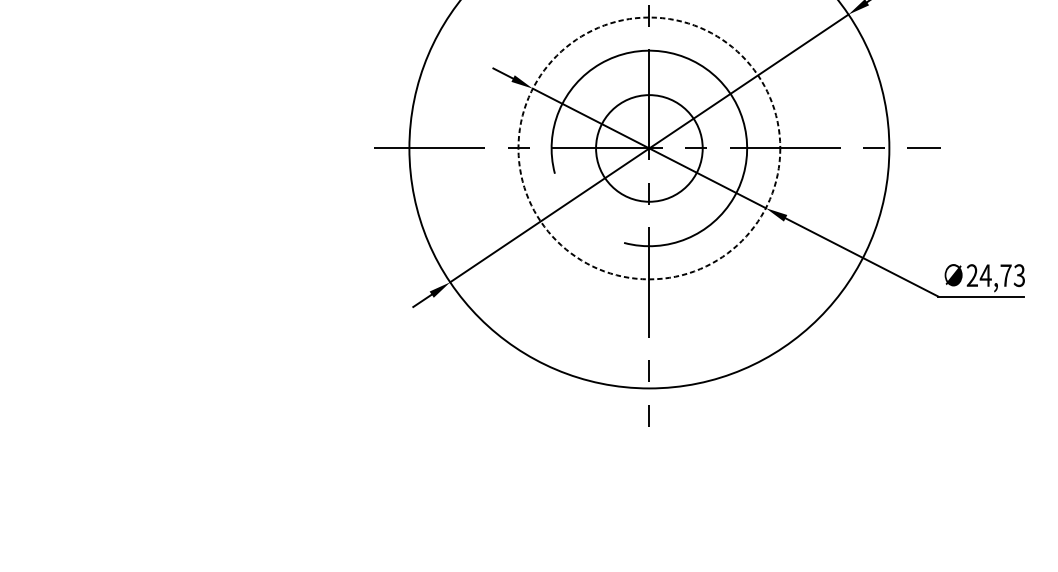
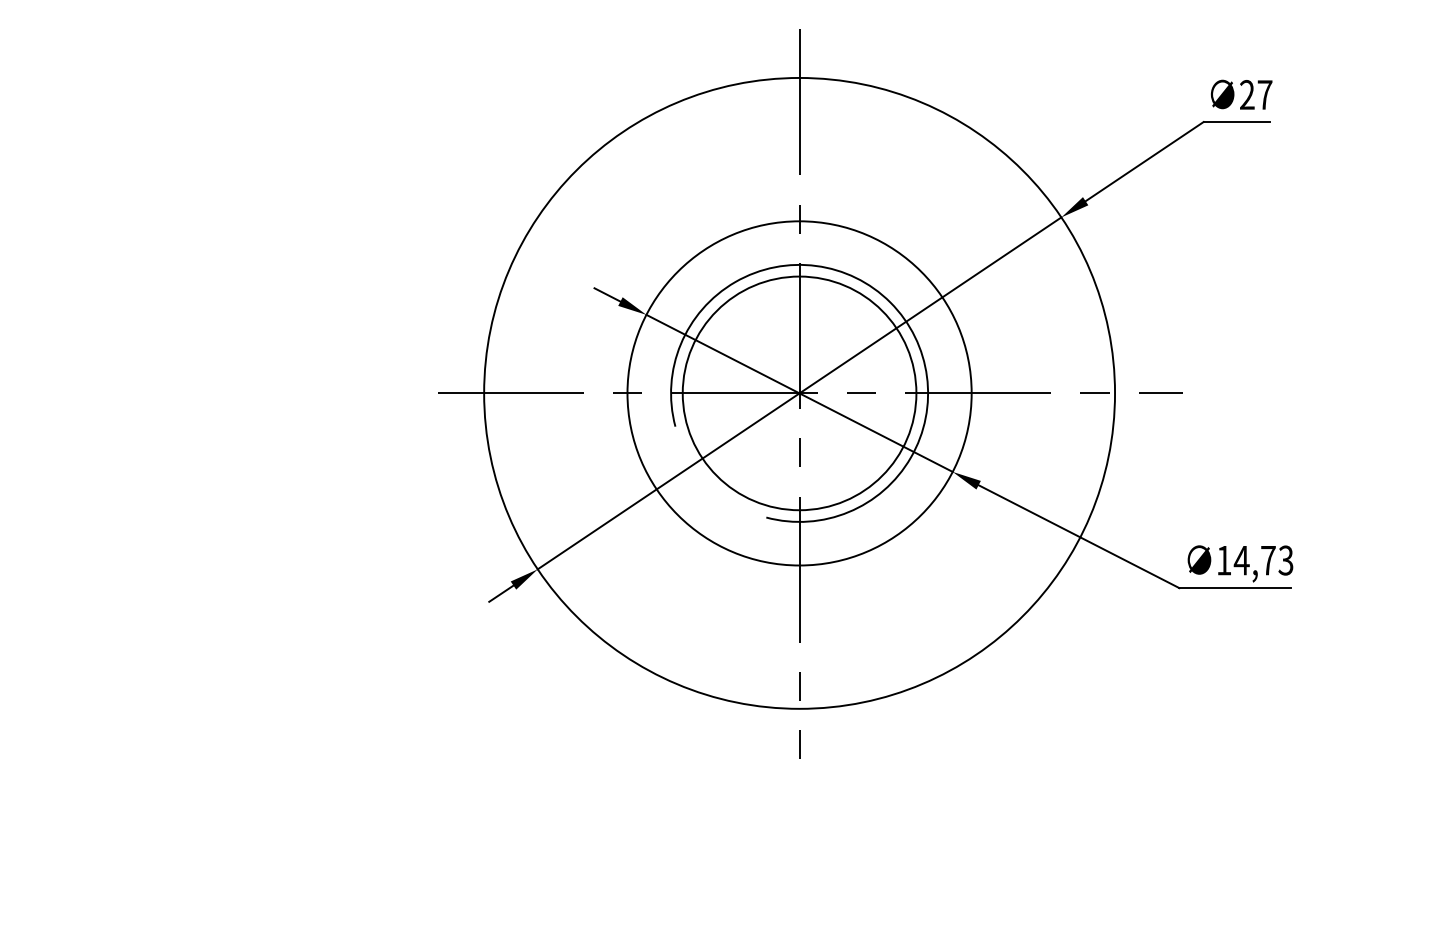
circle: (649, 148) -> (799, 393), dashed -> solid
circle: (649, 148) -> (799, 393), size x1.67
text: (971, 275) -> (1223, 560), 24,73 -> 14,73

